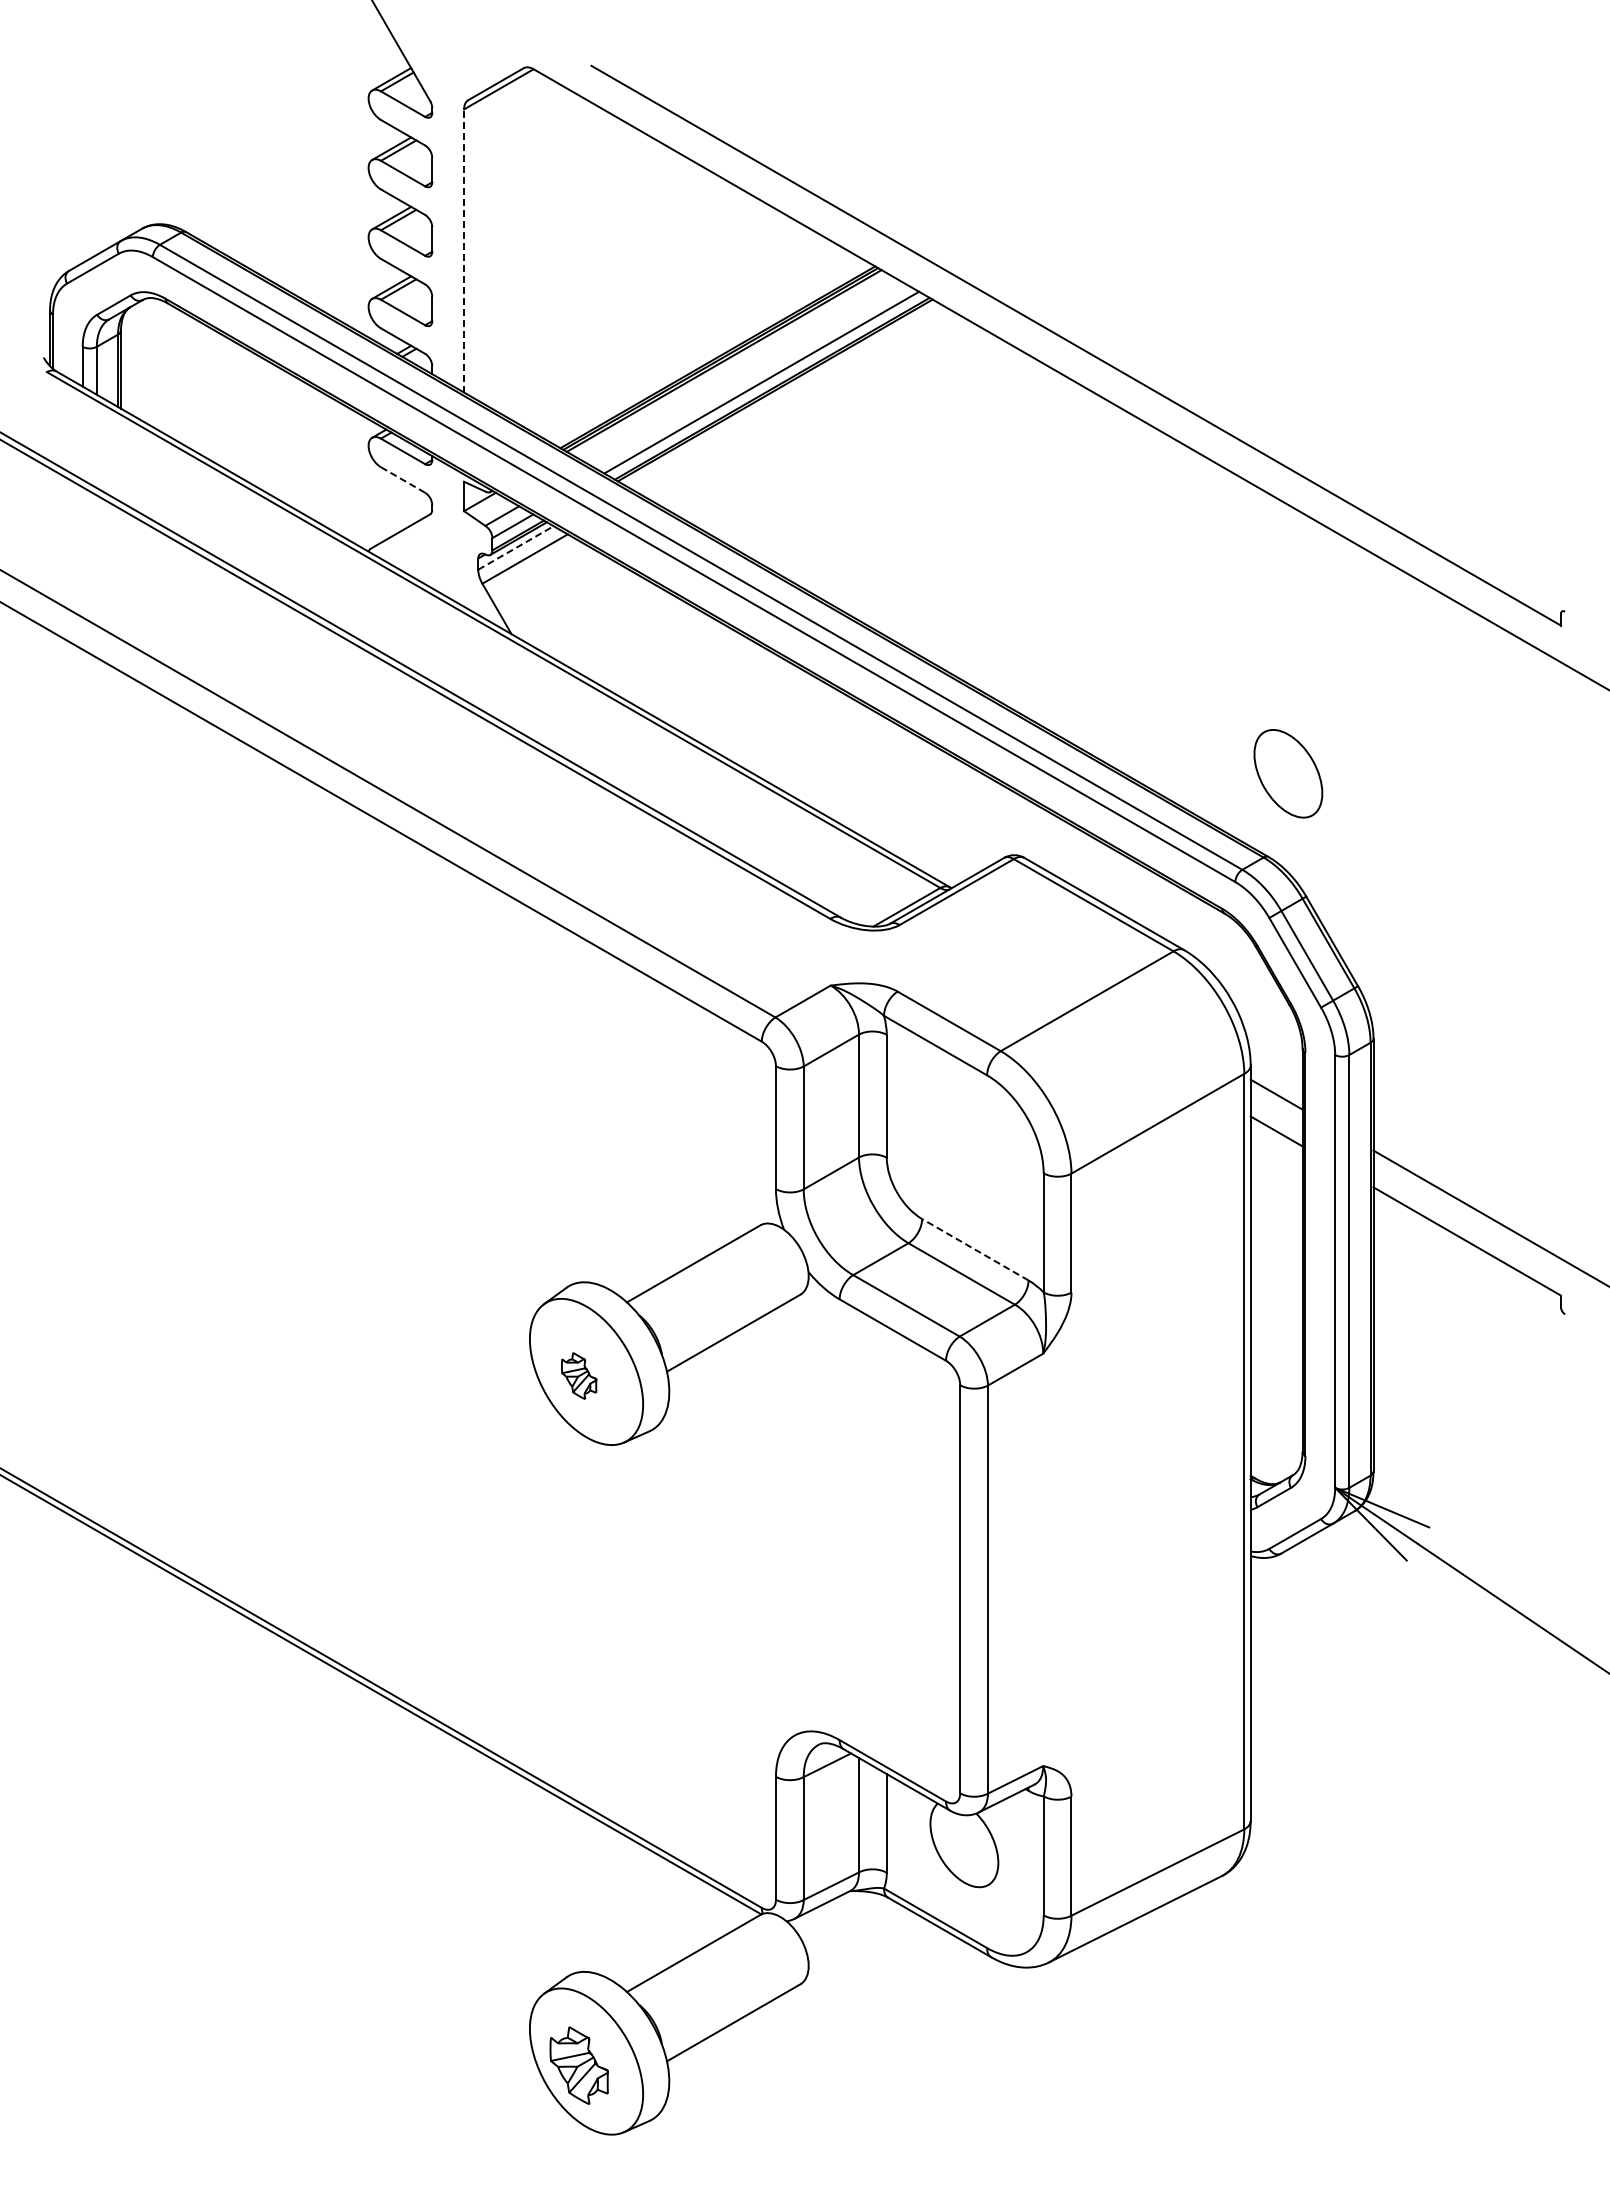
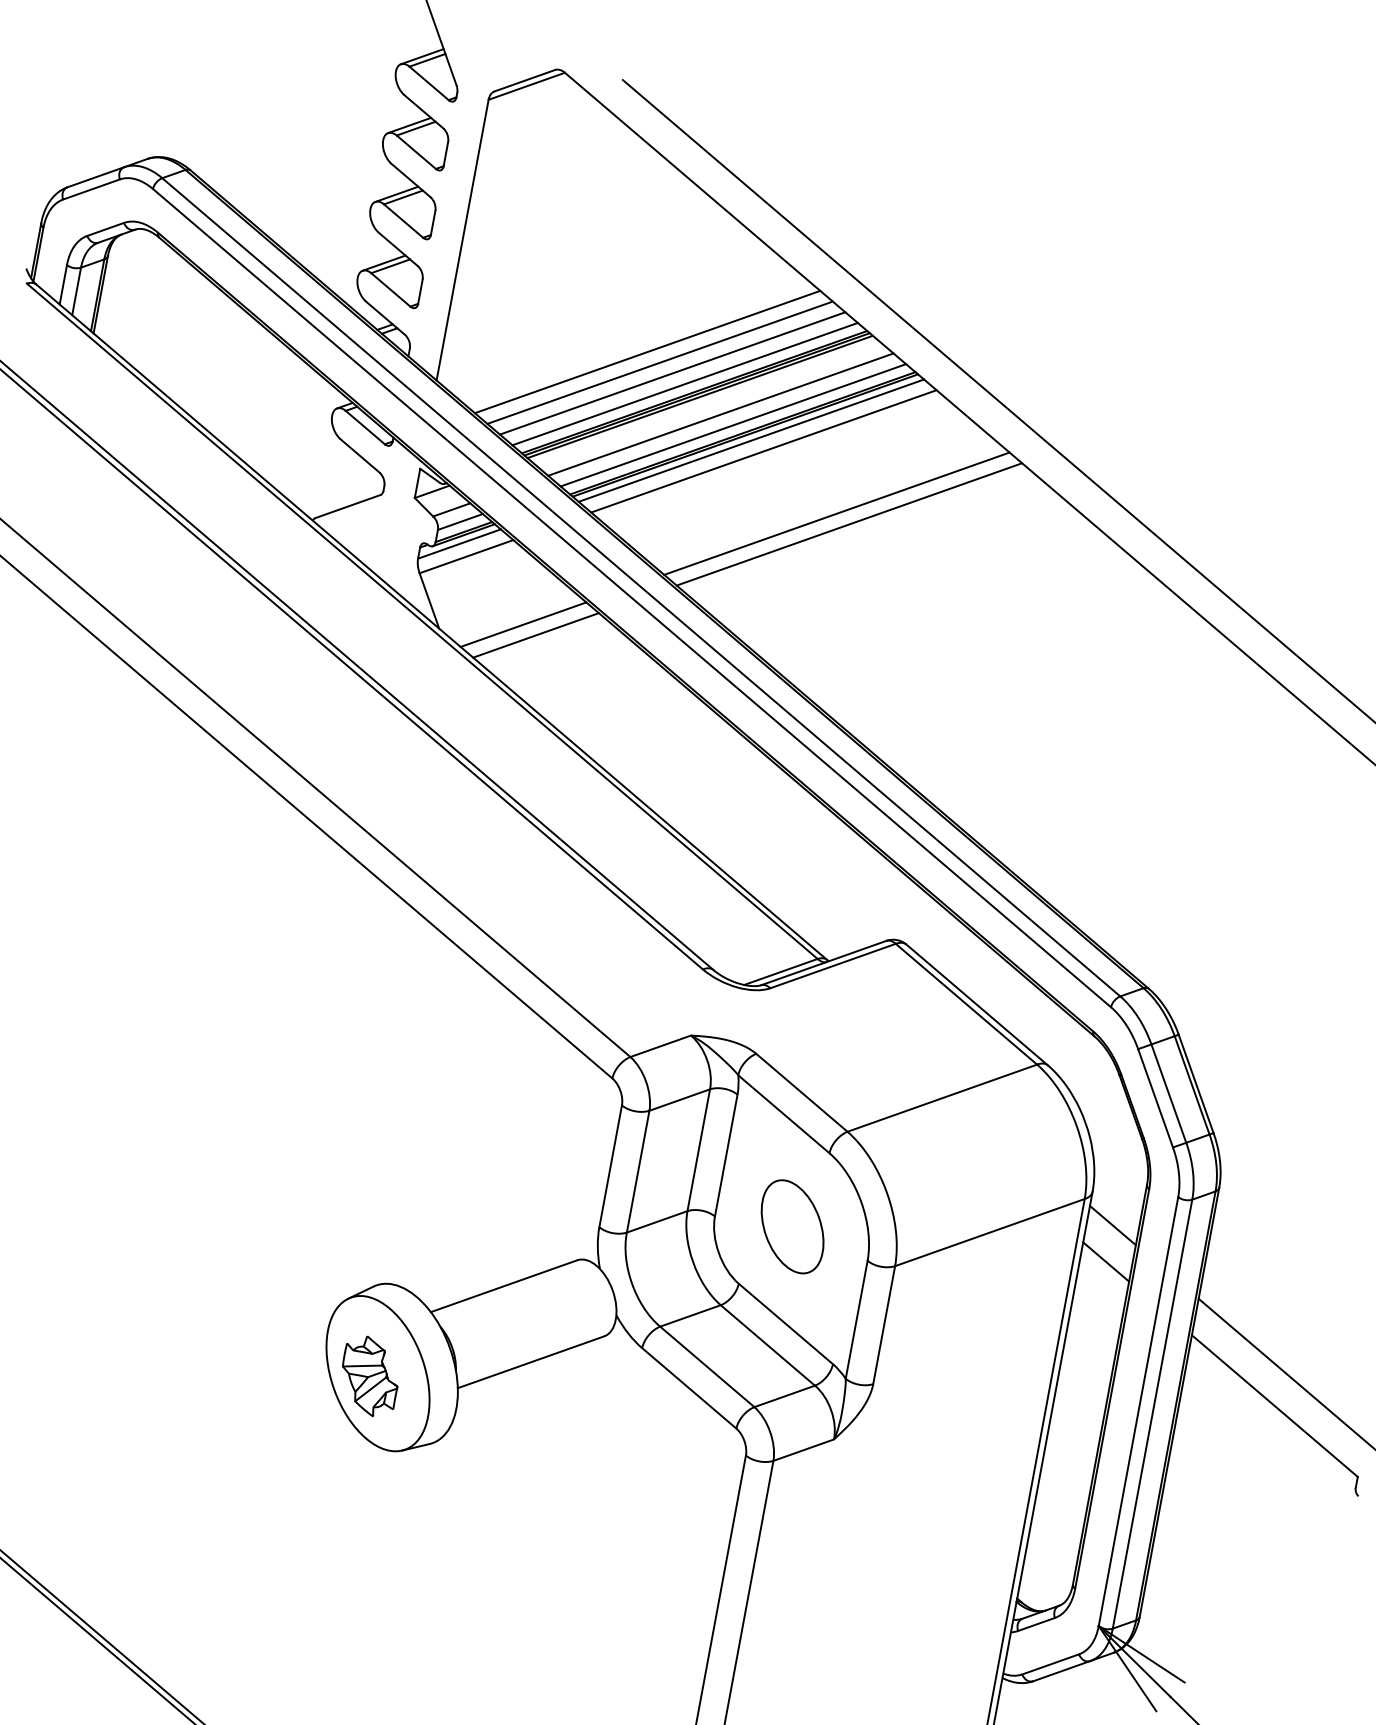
line: (464, 250) -> (463, 239), dashed -> solid
line: (664, 326) -> (647, 351), added
line: (678, 334) -> (659, 362), added
line: (692, 342) -> (672, 372), added
line: (706, 351) -> (684, 384), added
line: (747, 374) -> (720, 414), added
line: (781, 394) -> (750, 440), added
line: (795, 402) -> (763, 451), added
line: (878, 450) -> (836, 514), added
line: (892, 458) -> (849, 524), added
line: (403, 480) -> (360, 456), dashed -> solid
line: (515, 548) -> (458, 544), dashed -> solid
line: (592, 615) -> (522, 625), added
line: (606, 623) -> (535, 635), added
part: (1288, 773) -> (792, 1226), moved
line: (974, 1249) -> (785, 1323), dashed -> solid
part: (578, 1375) -> (369, 1375), size x1.67

